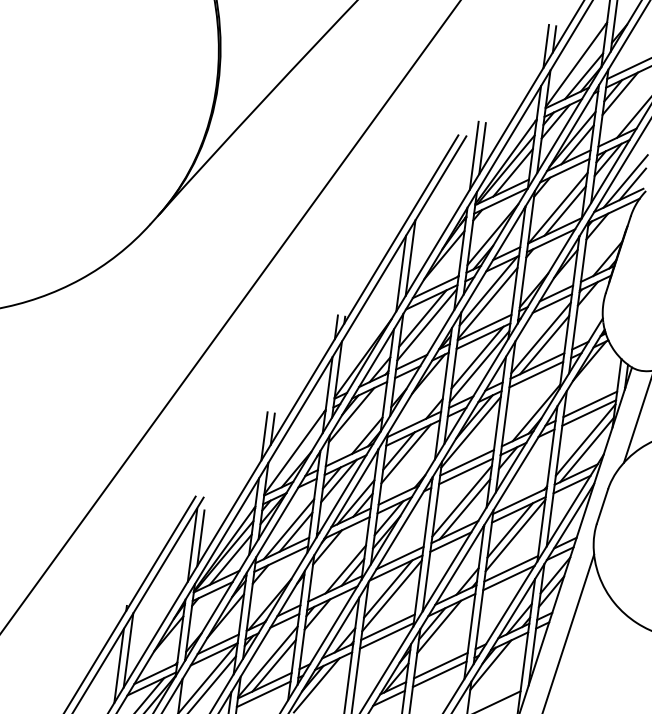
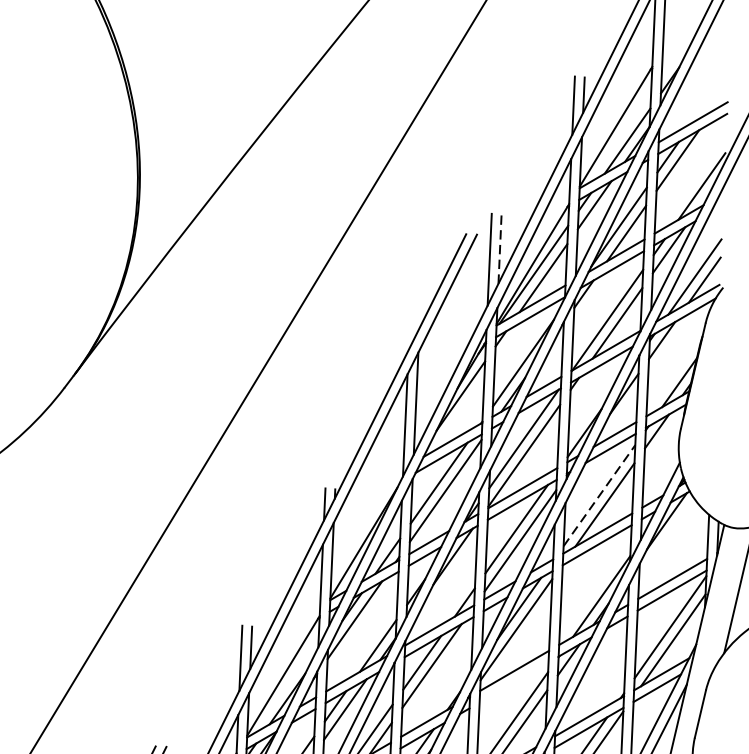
line: (482, 148) -> (499, 249), solid -> dashed
line: (541, 337) -> (599, 495), solid -> dashed
line: (465, 471) -> (513, 682), removed

